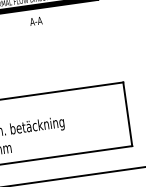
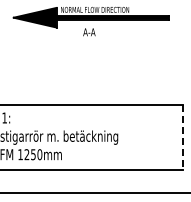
text: (36, 21) -> (89, 32), moved
line: (127, 114) -> (182, 138), solid -> dashed

